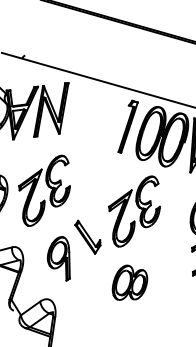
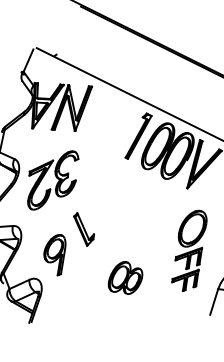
part: (136, 211) -> (131, 214), removed
part: (59, 260) -> (54, 255), moved
part: (129, 282) -> (125, 277), moved

